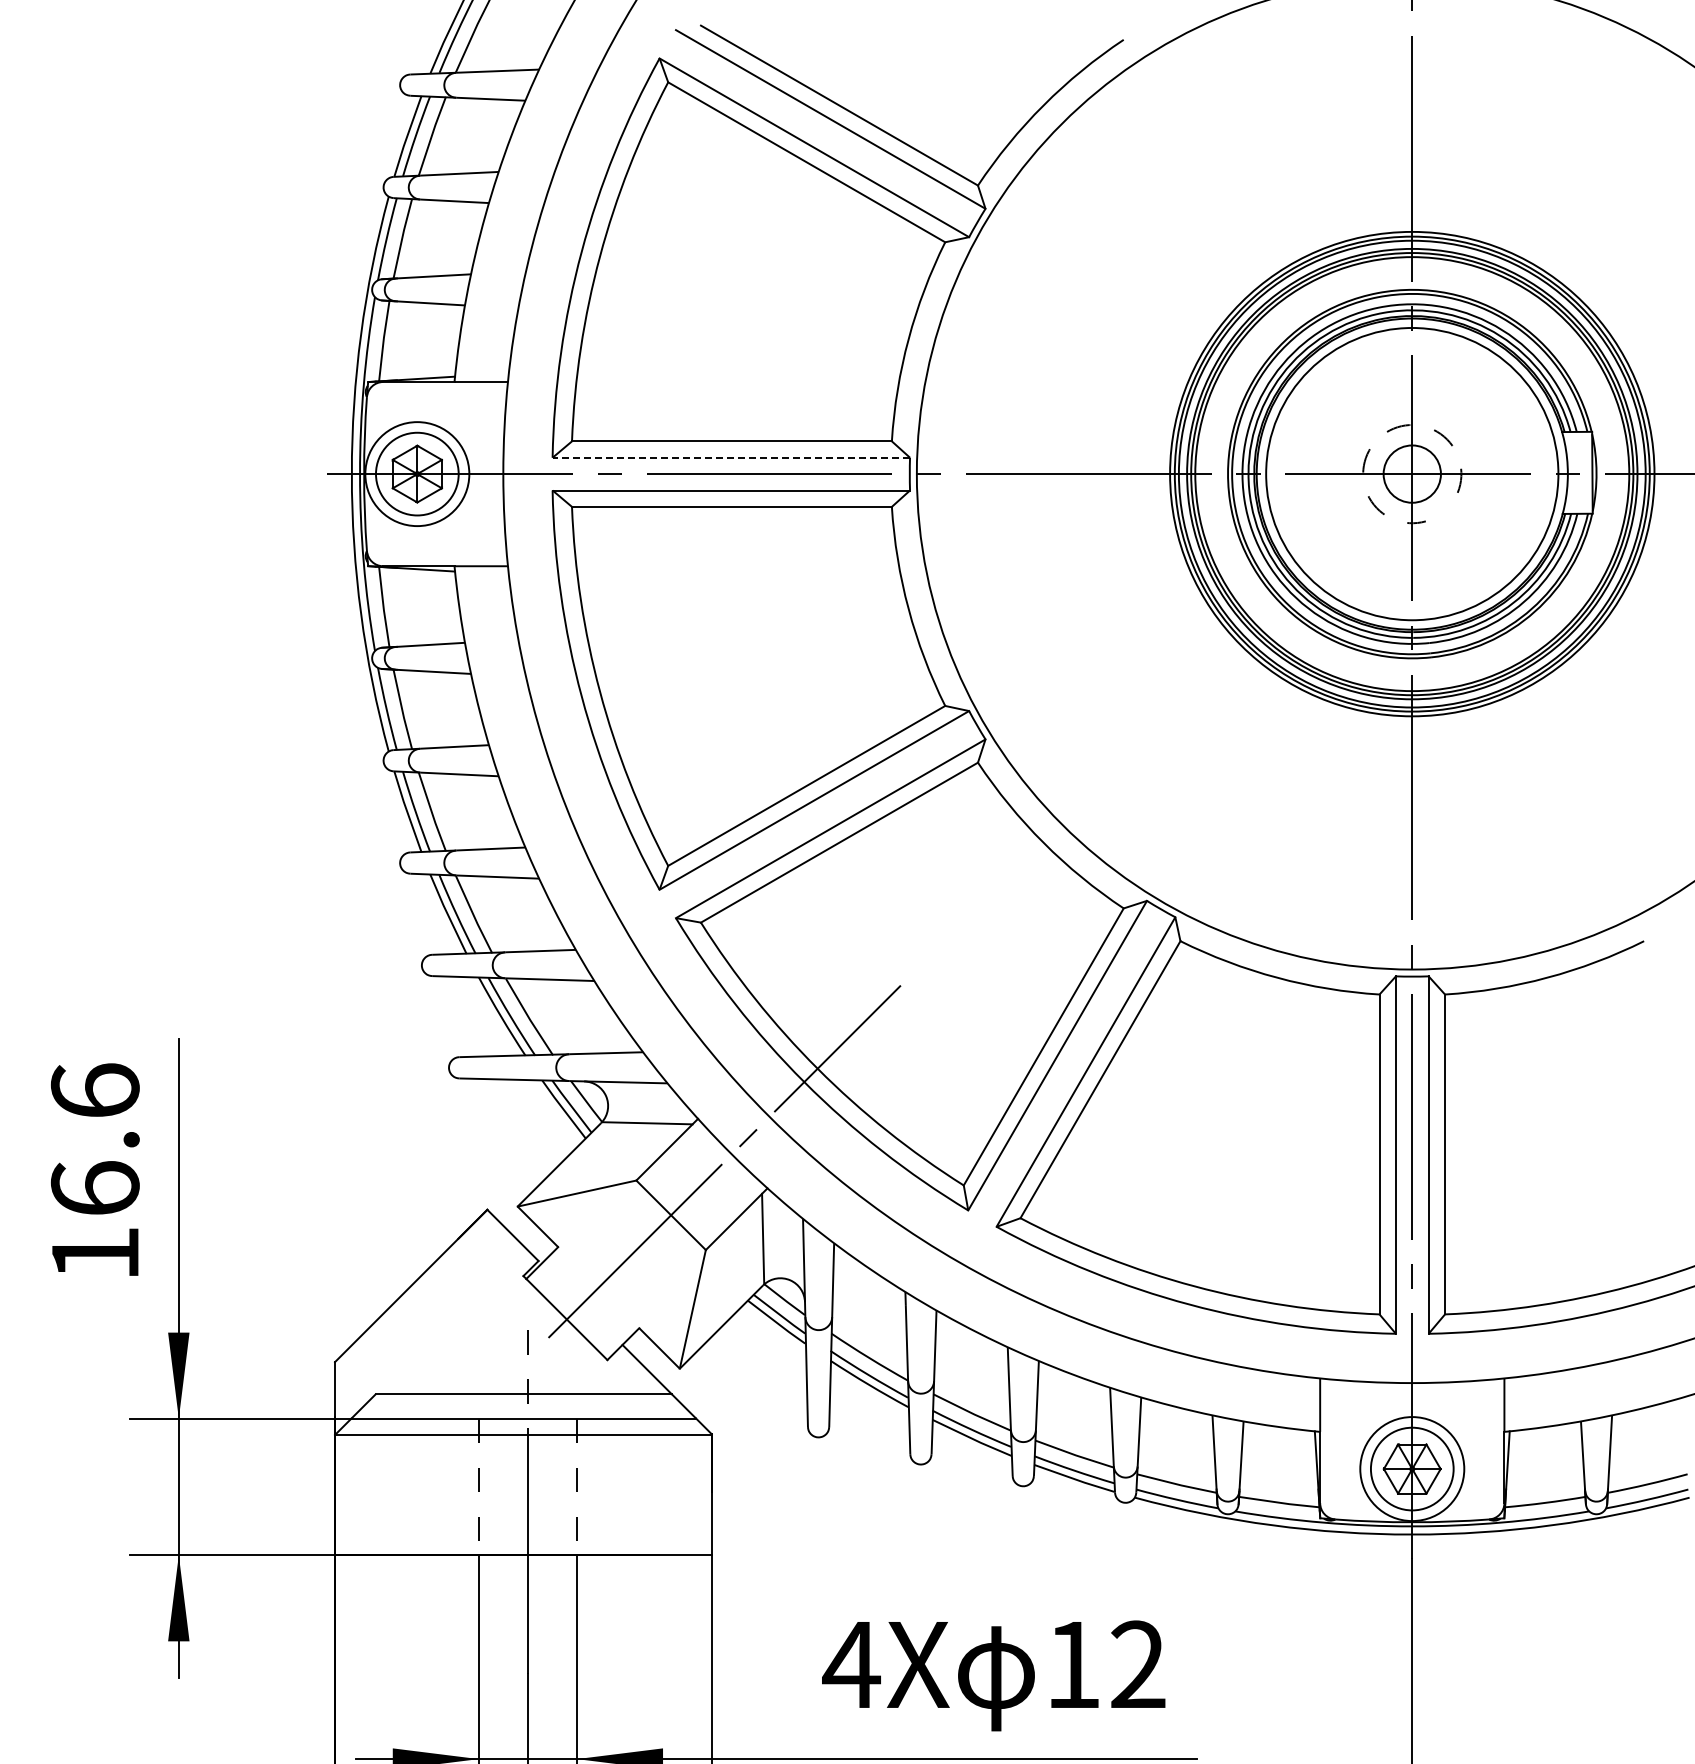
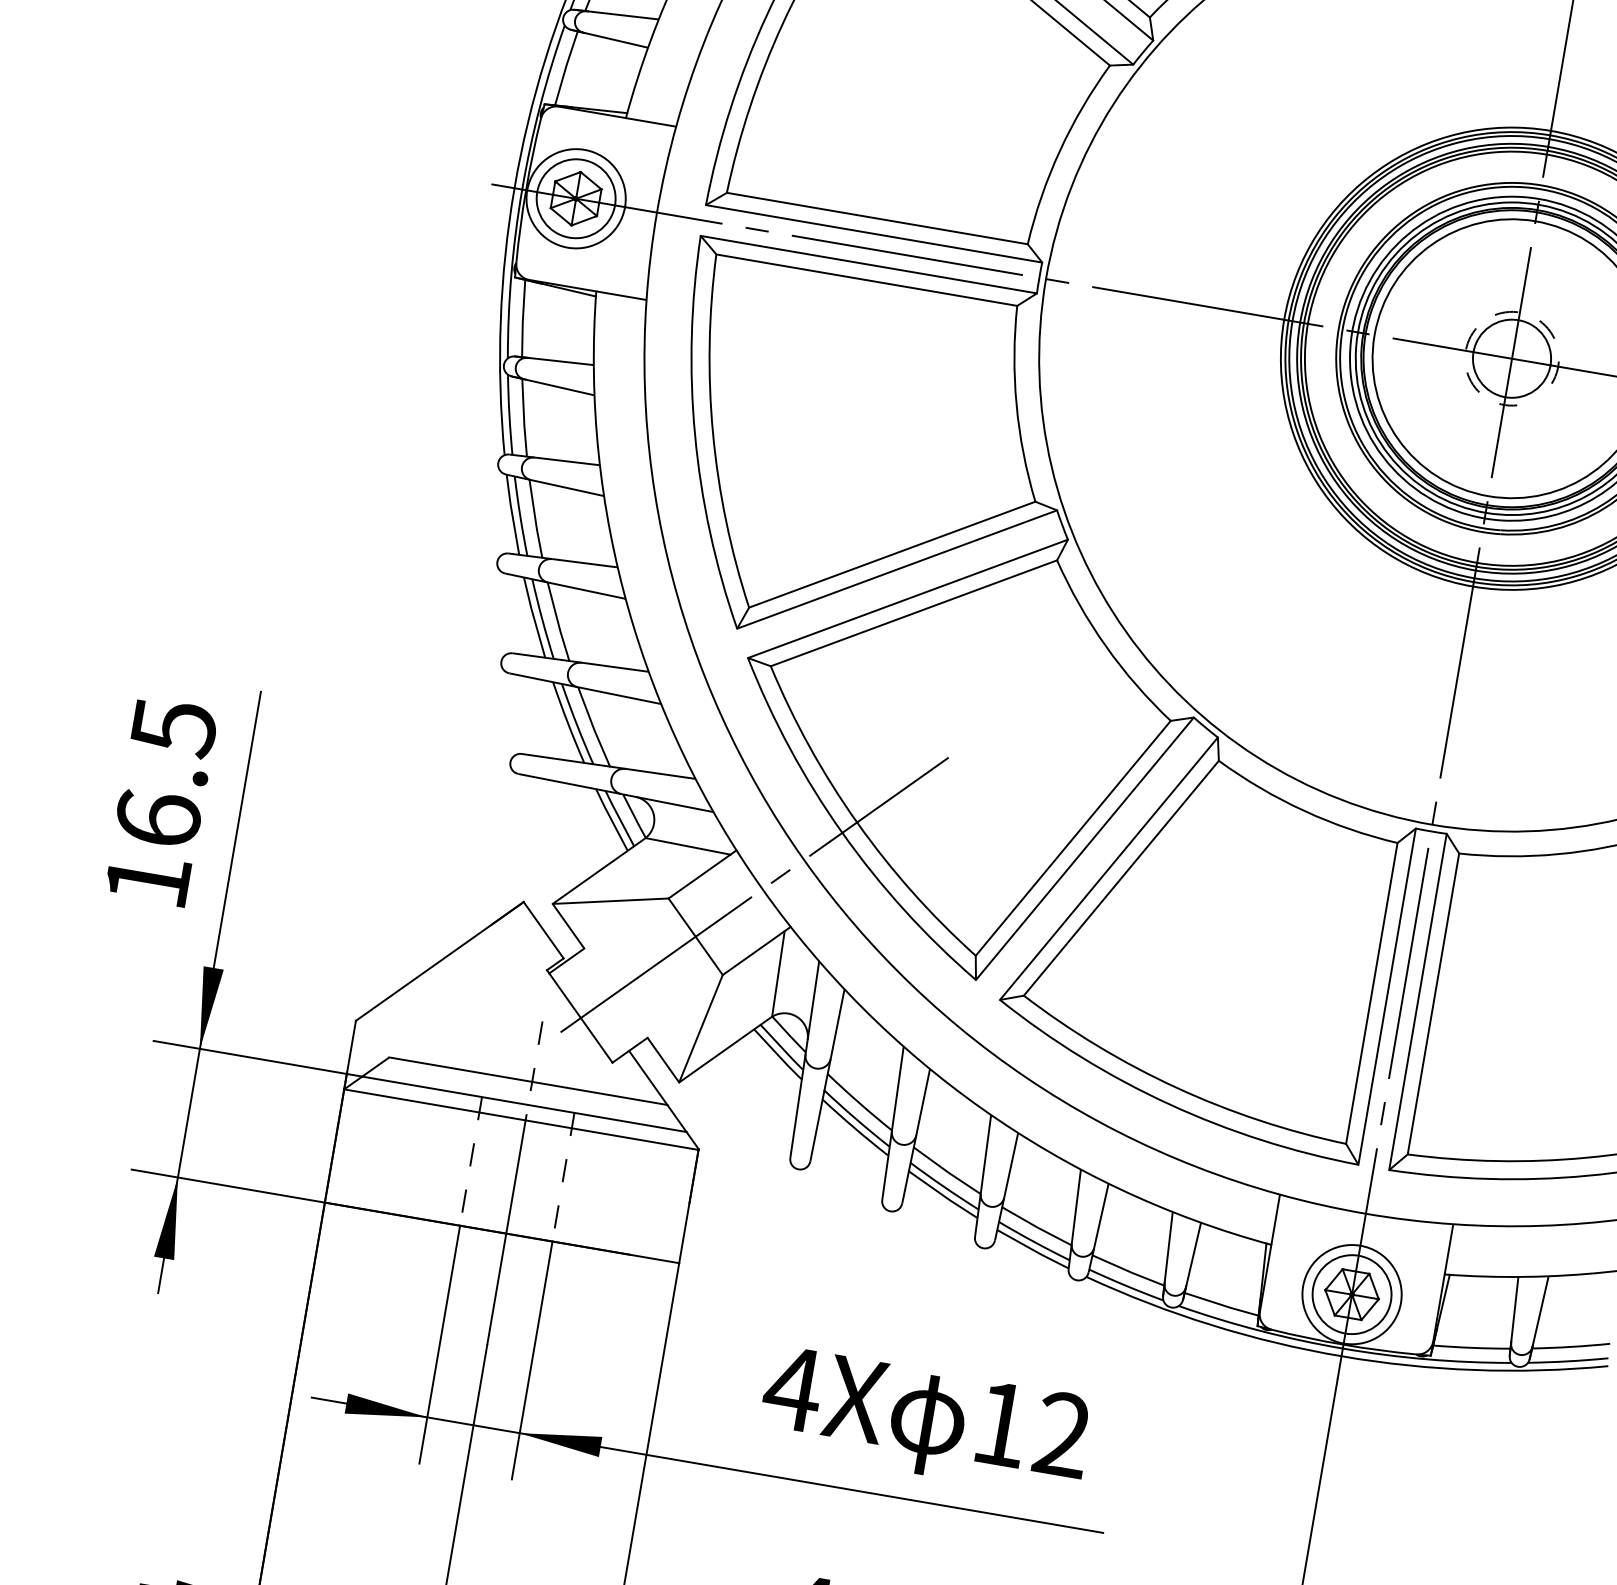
line: (731, 457) -> (874, 233), dashed -> solid
circle: (1412, 474) -> (1512, 359), size x1.43
text: (94, 1091) -> (173, 727), 16.6 -> 16.5

